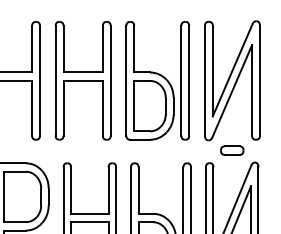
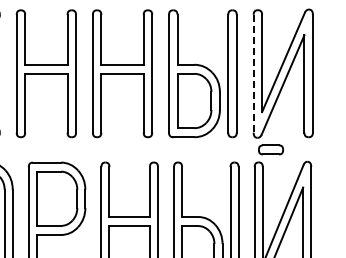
line: (204, 80) -> (253, 73), solid -> dashed
part: (232, 150) -> (271, 149), moved

